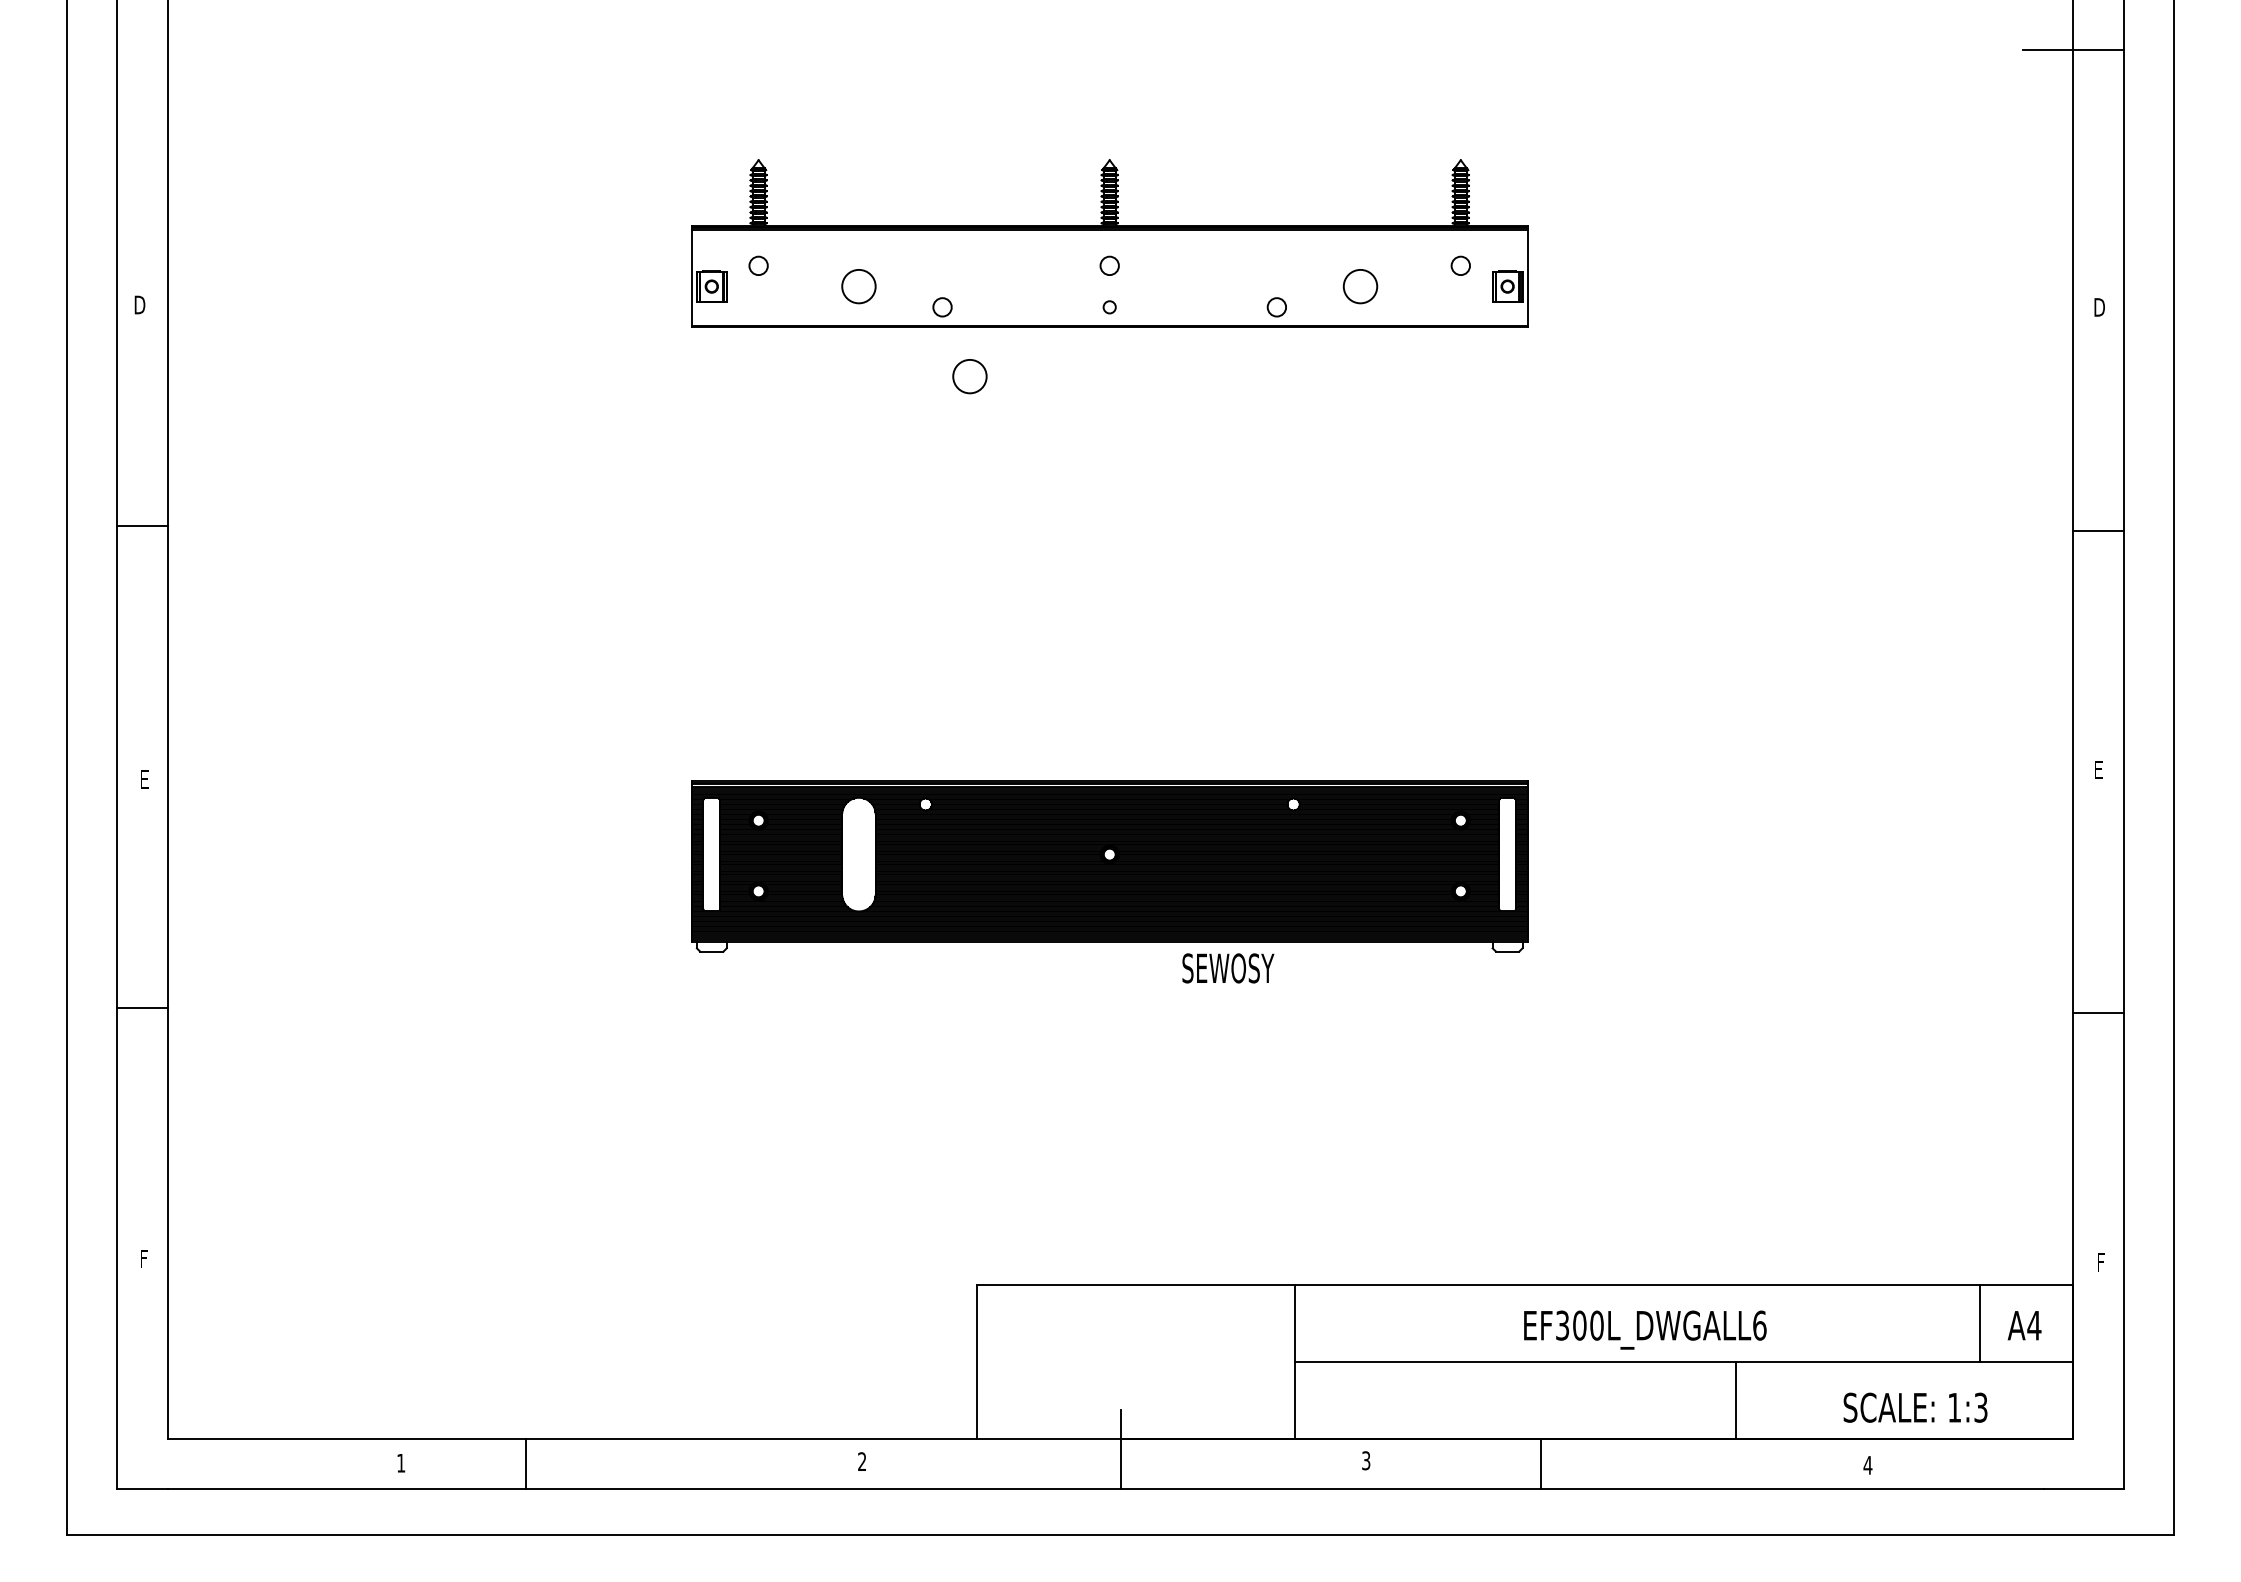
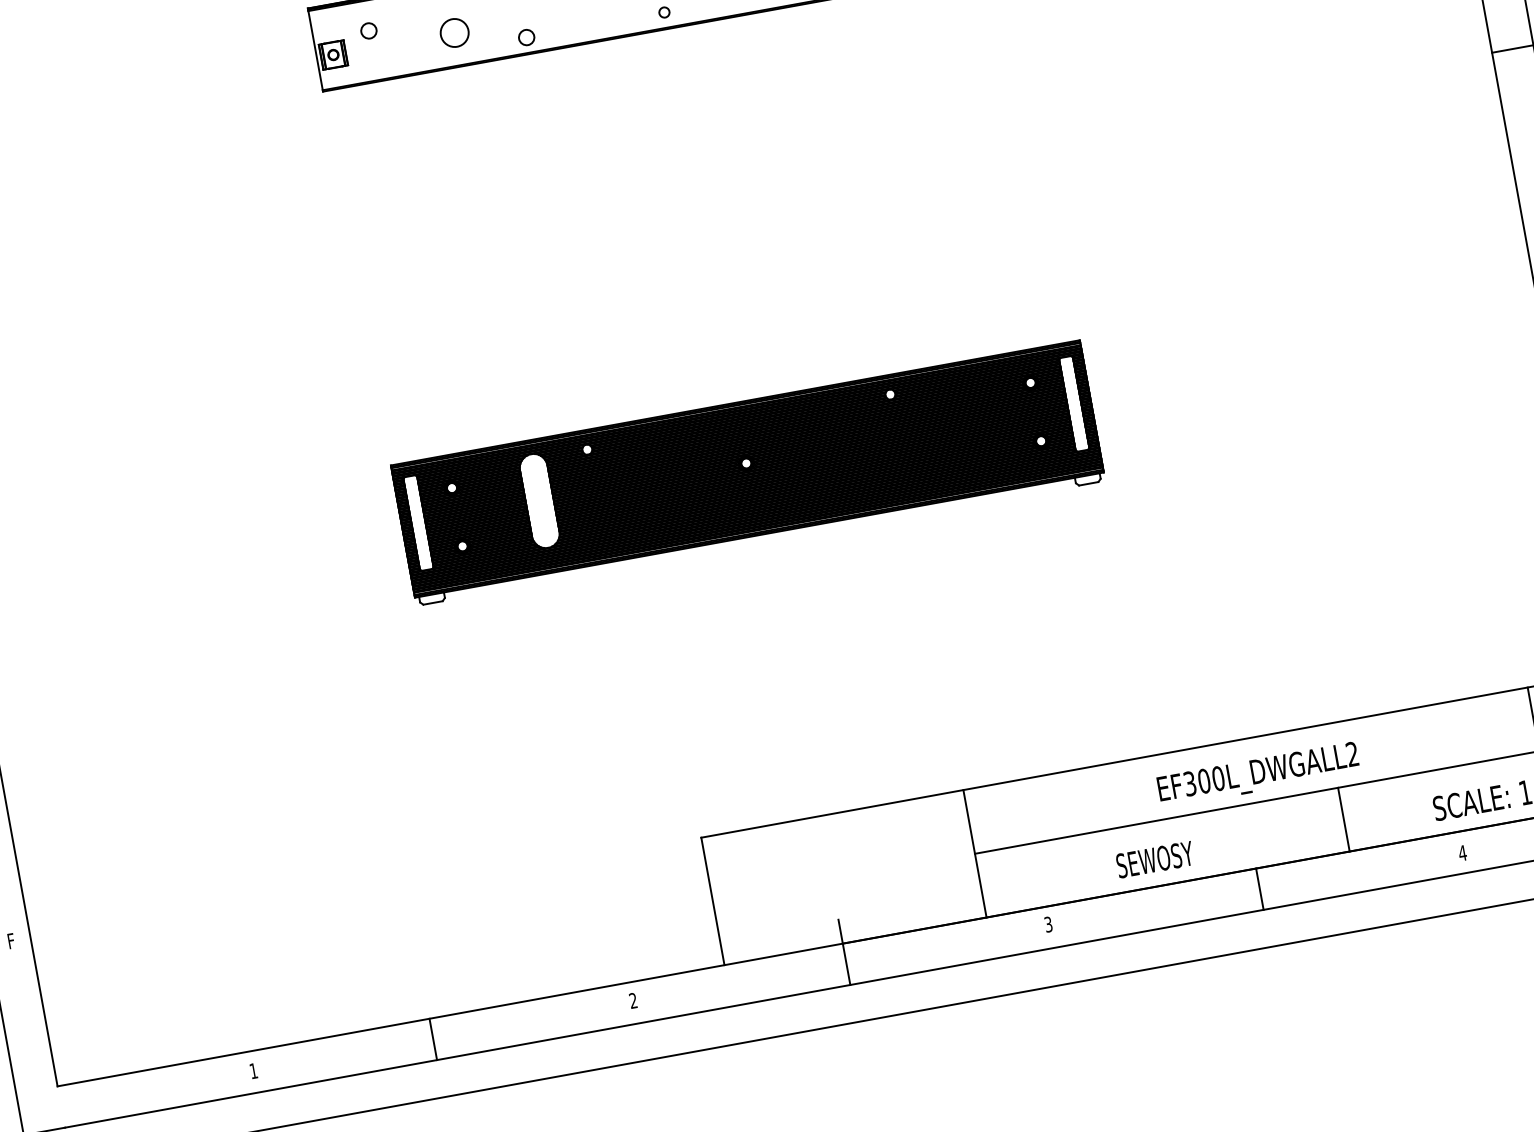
circle: (969, 376) -> (559, 90), removed
text: (1228, 968) -> (1155, 859), moved
text: (1759, 1325) -> (1352, 754), EF300L_DWGALL6 -> EF300L_DWGALL2
line: (525, 1464) -> (432, 1039), moved
line: (1541, 1464) -> (1260, 889), moved

